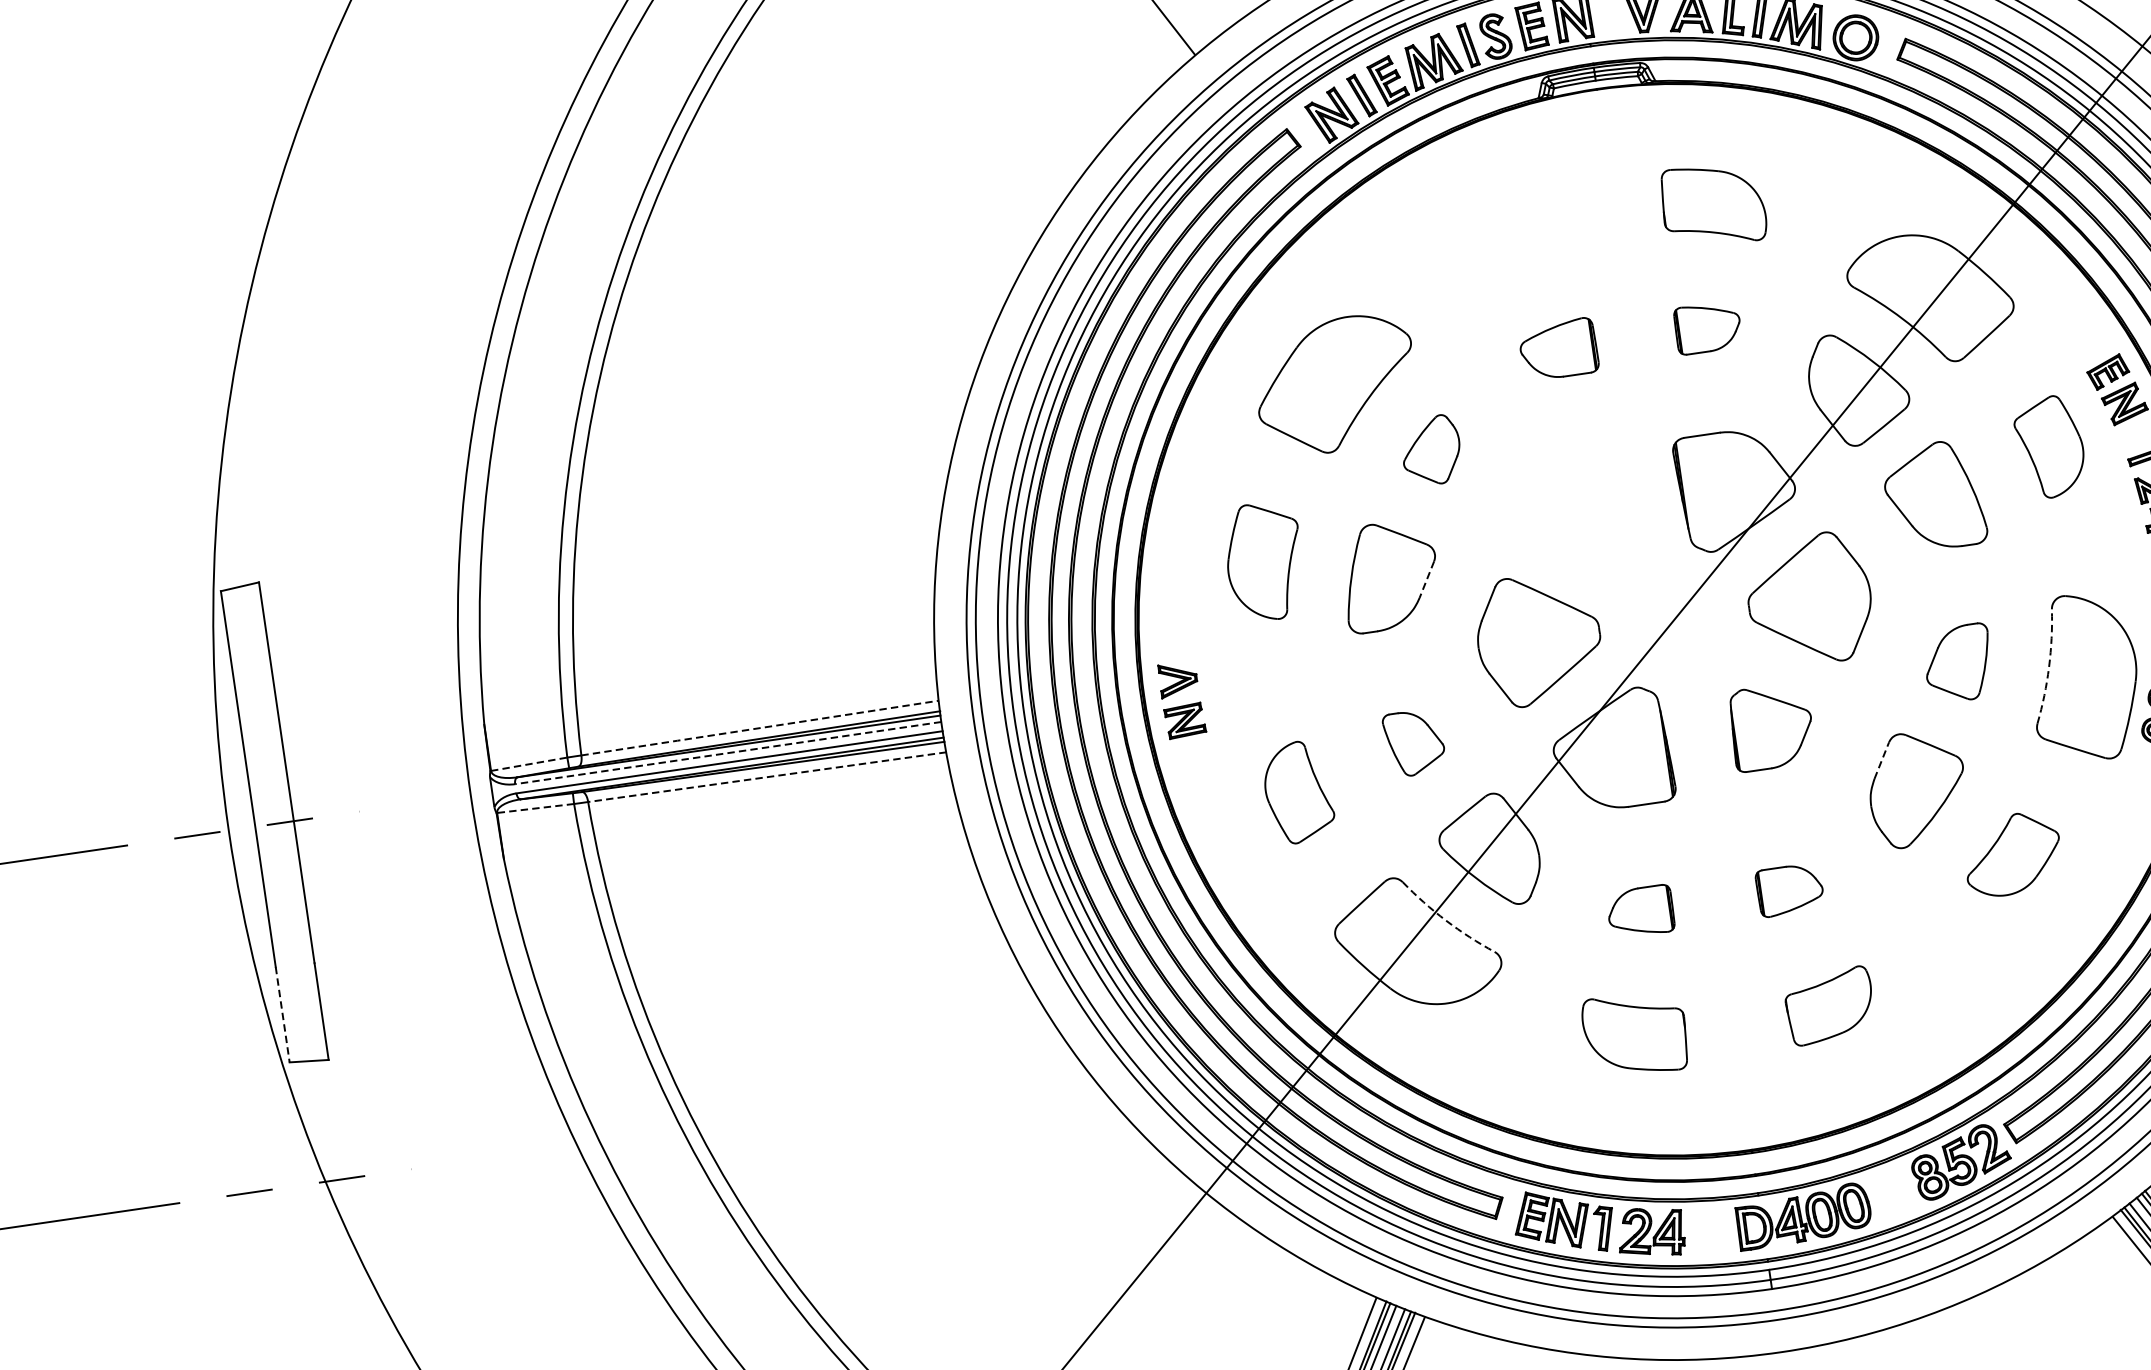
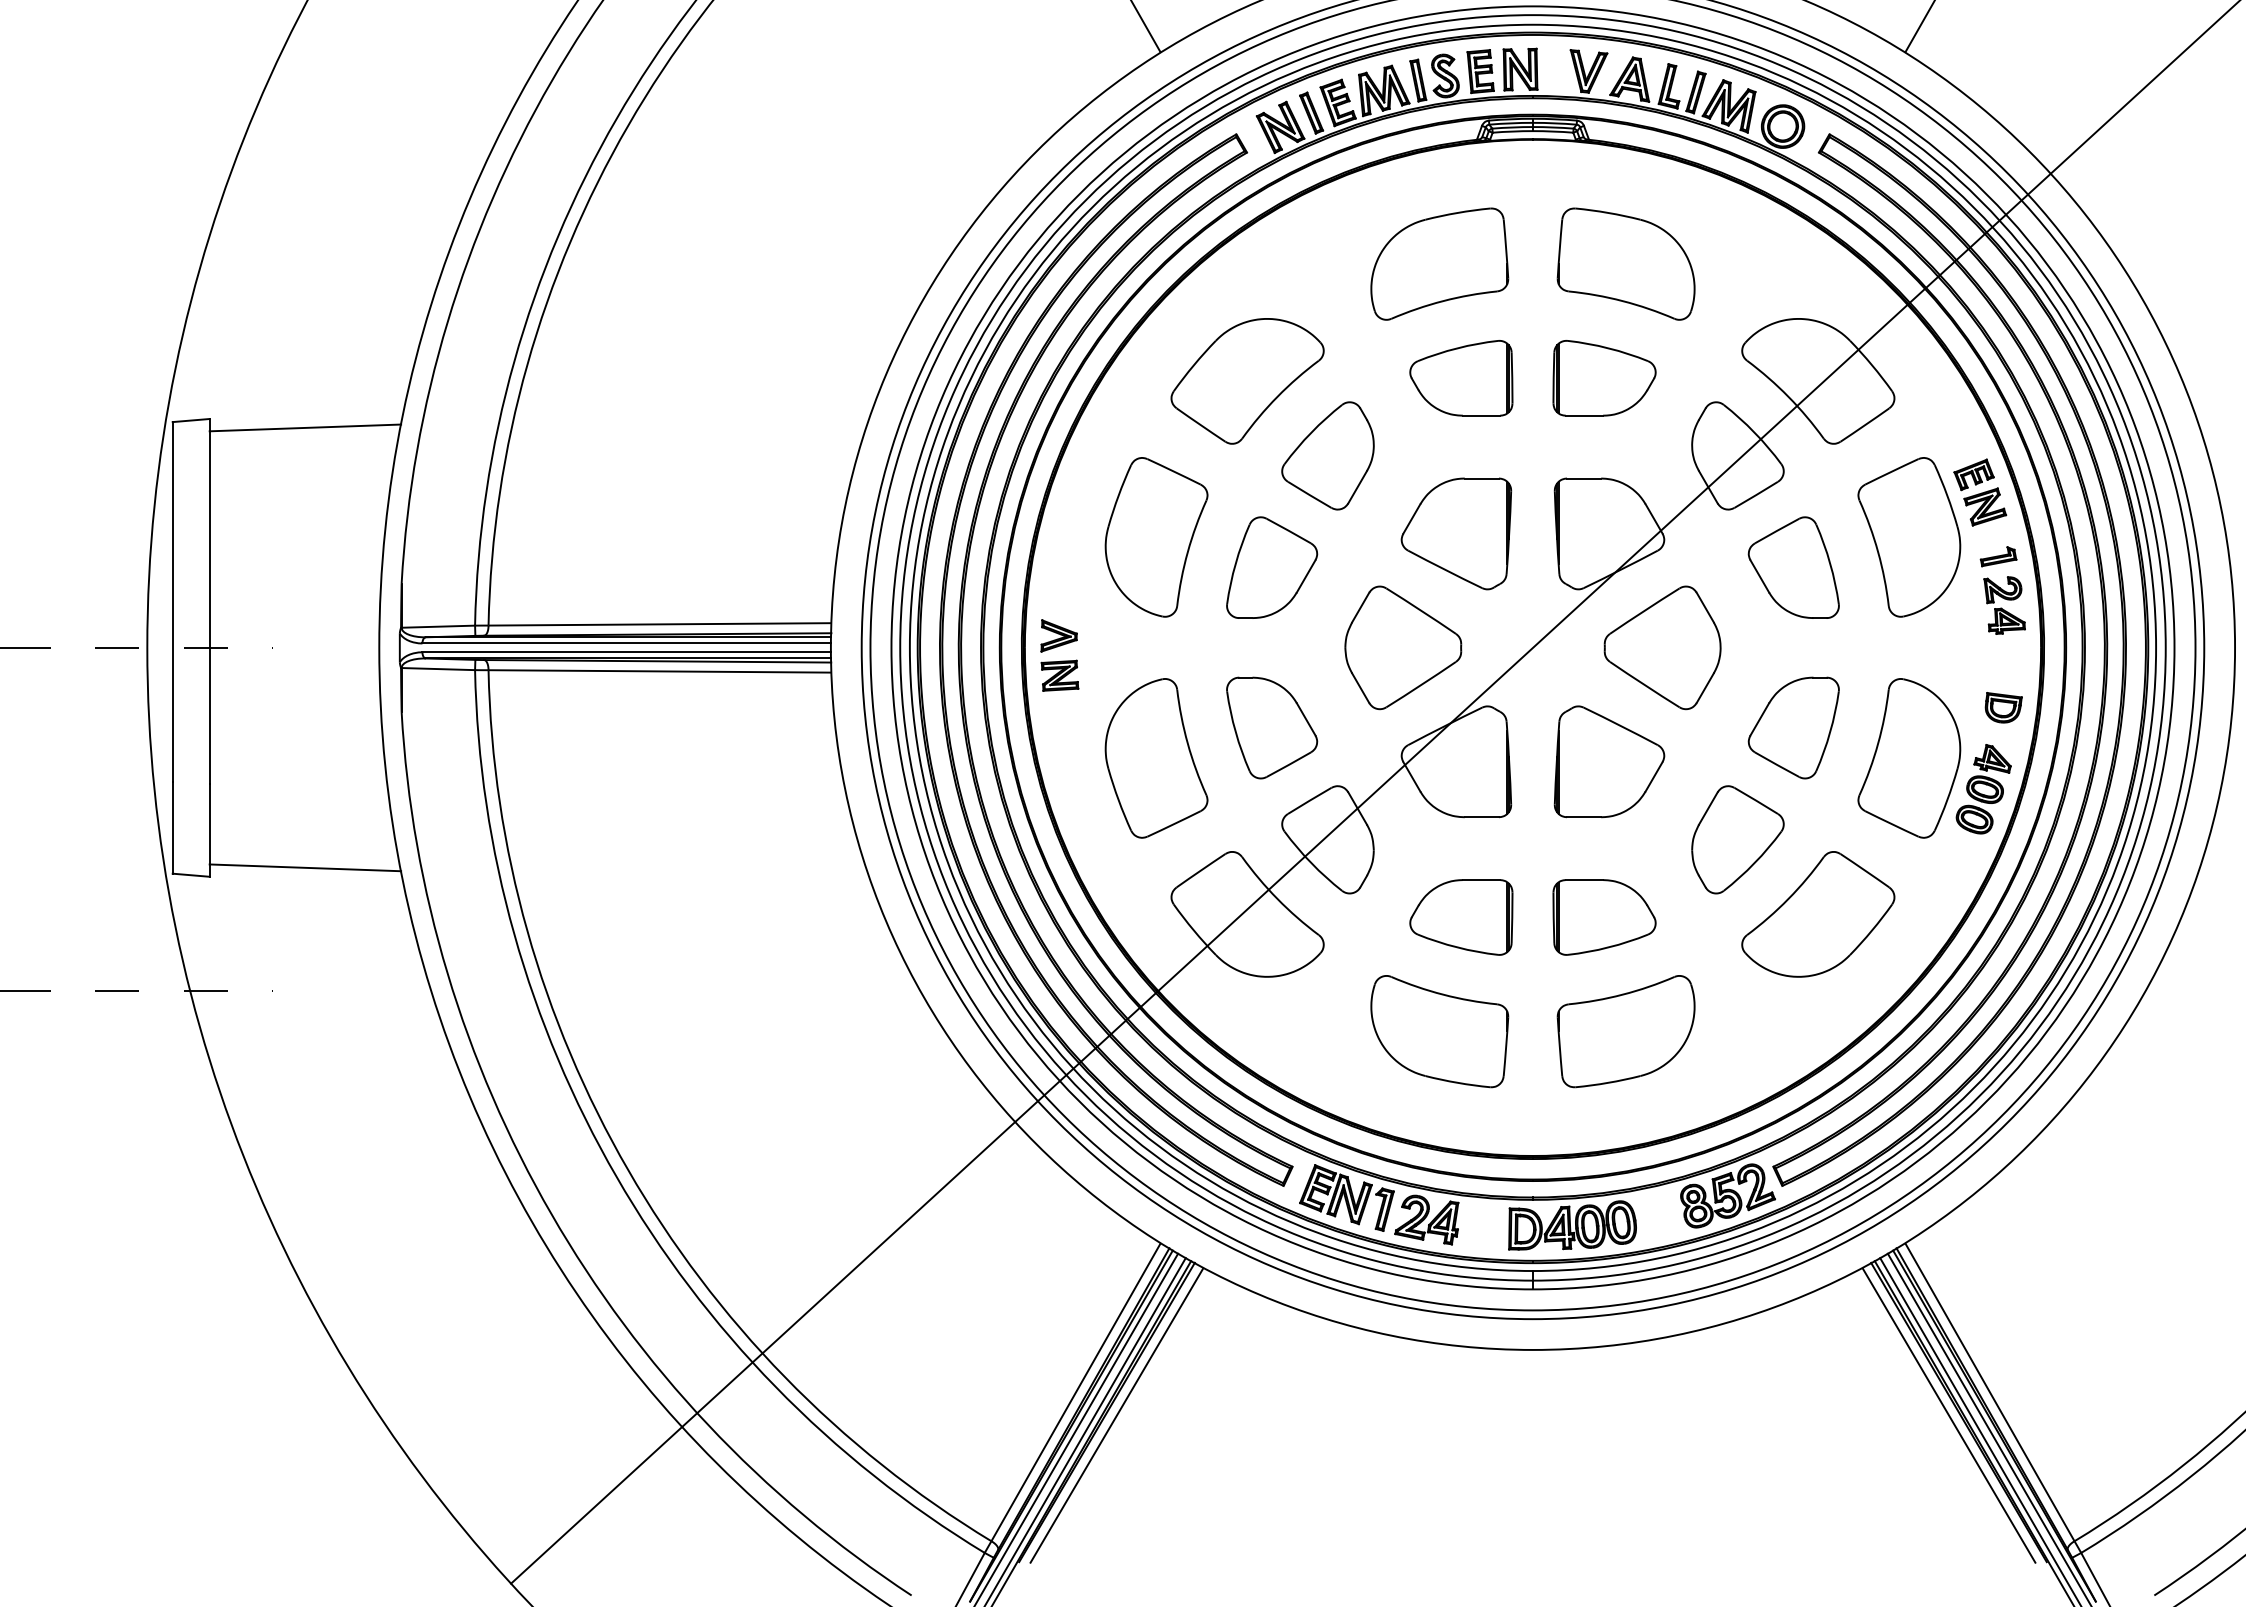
part: (1712, 204) -> (1625, 263), size x1.43
part: (1518, 232) -> (1439, 263), added
part: (1707, 327) -> (1604, 378), size x1.67
part: (1558, 349) -> (1461, 378), size x1.43
part: (2050, 447) -> (1909, 537), size x1.67
part: (1430, 450) -> (1327, 455), size x1.67
part: (1577, 512) -> (1456, 533), added
part: (1264, 561) -> (1156, 537), size x1.43
line: (360, 576) -> (305, 427), added
line: (1427, 579) -> (1306, 576), dashed -> solid
part: (1958, 663) -> (1793, 727), size x1.43
arc: (2049, 666) -> (1878, 743), dashed -> solid
part: (1771, 726) -> (1609, 761), size x1.43
line: (758, 728) -> (658, 624), dashed -> solid
part: (1414, 742) -> (1272, 727), size x1.67
line: (728, 753) -> (626, 643), dashed -> solid
line: (1881, 760) -> (1708, 808), dashed -> solid
line: (529, 764) -> (438, 626), dashed -> solid
line: (767, 777) -> (660, 671), dashed -> solid
part: (1298, 792) -> (1156, 758), size x1.67
line: (535, 808) -> (438, 669), dashed -> solid
part: (2012, 854) -> (1818, 914), size x1.67
part: (1790, 890) -> (1604, 917), size x1.67
part: (1640, 911) -> (1461, 917), size x1.67
arc: (1445, 920) -> (1277, 898), dashed -> solid
part: (1829, 1005) -> (1625, 1031), size x1.67
line: (282, 1014) -> (172, 827), dashed -> solid
part: (1635, 1034) -> (1439, 1031), size x1.43
line: (427, 1035) -> (305, 867), added

